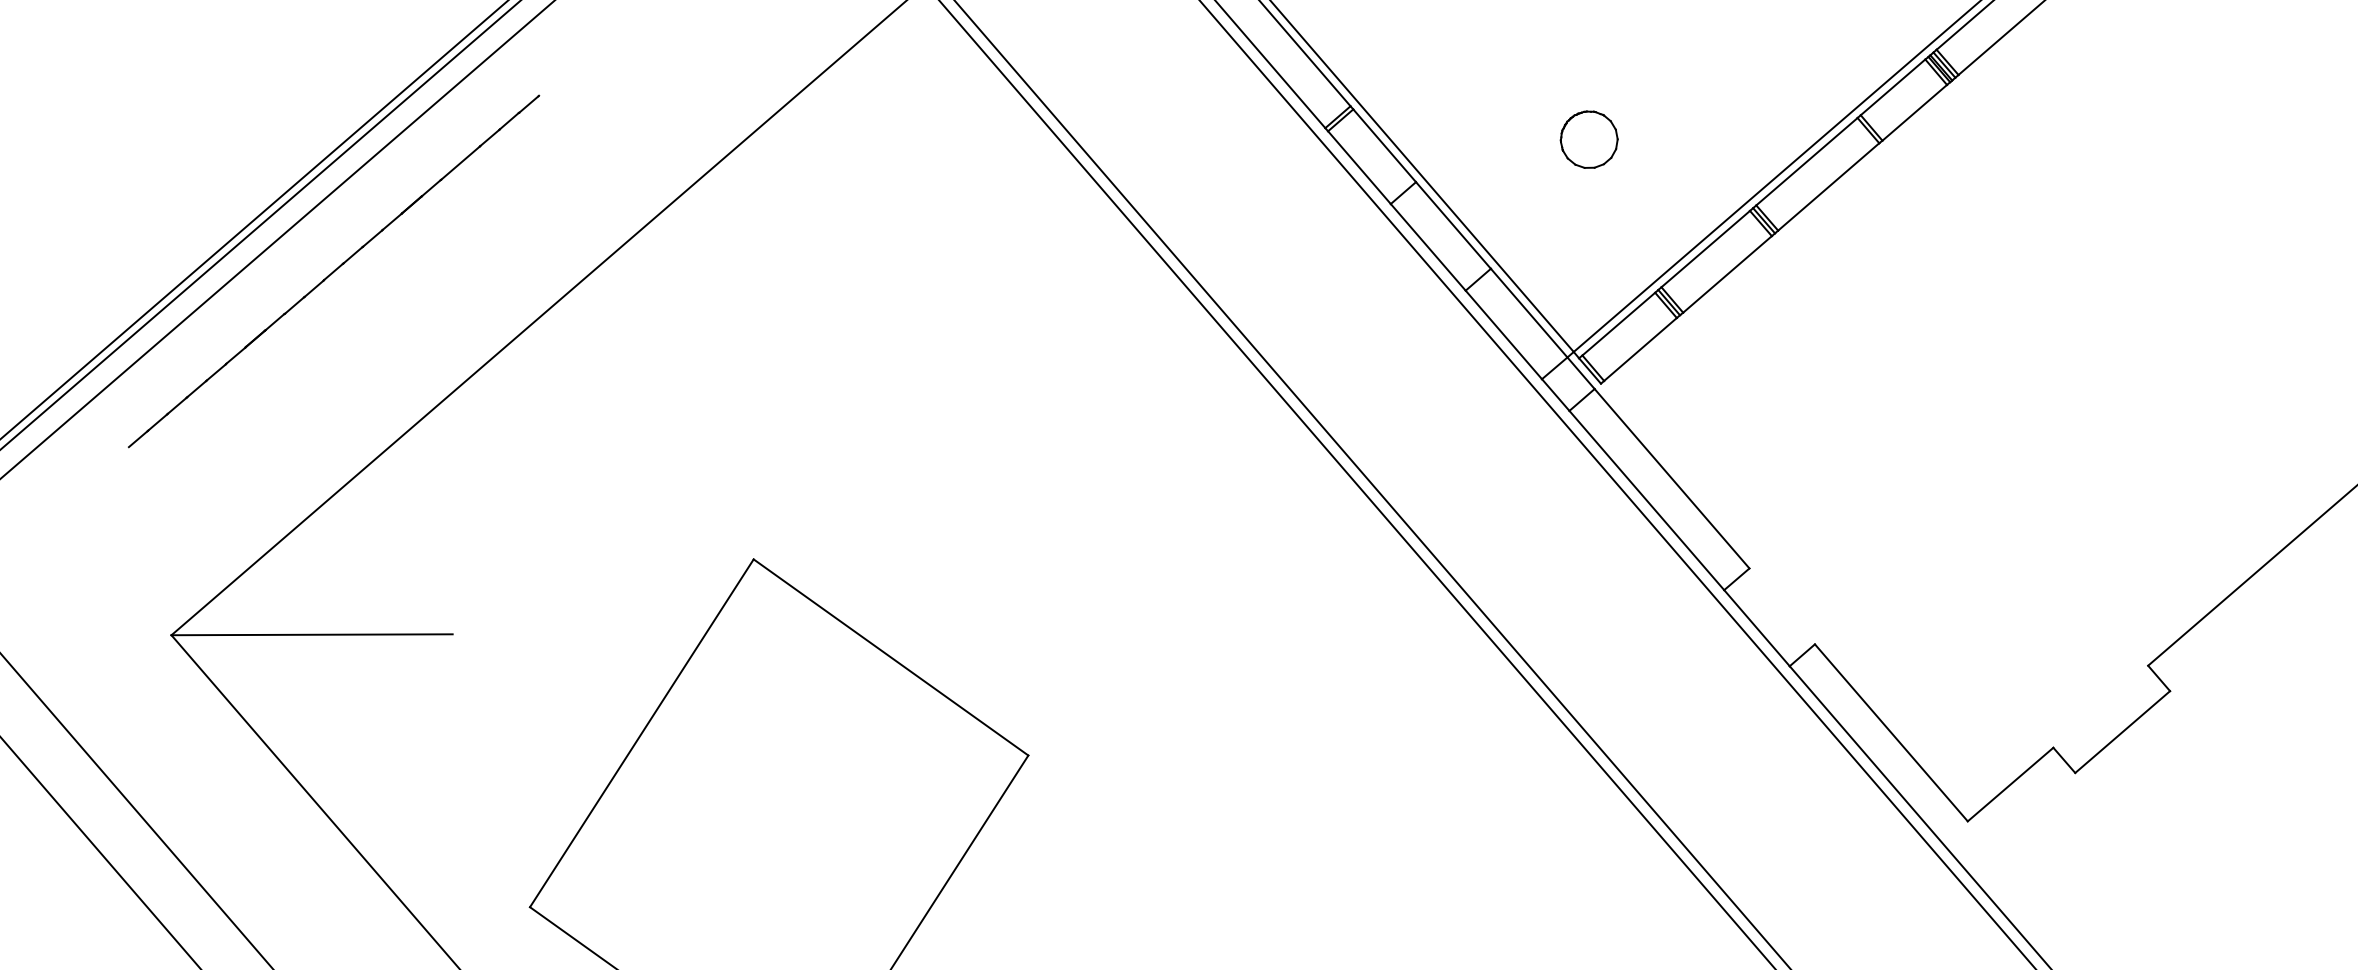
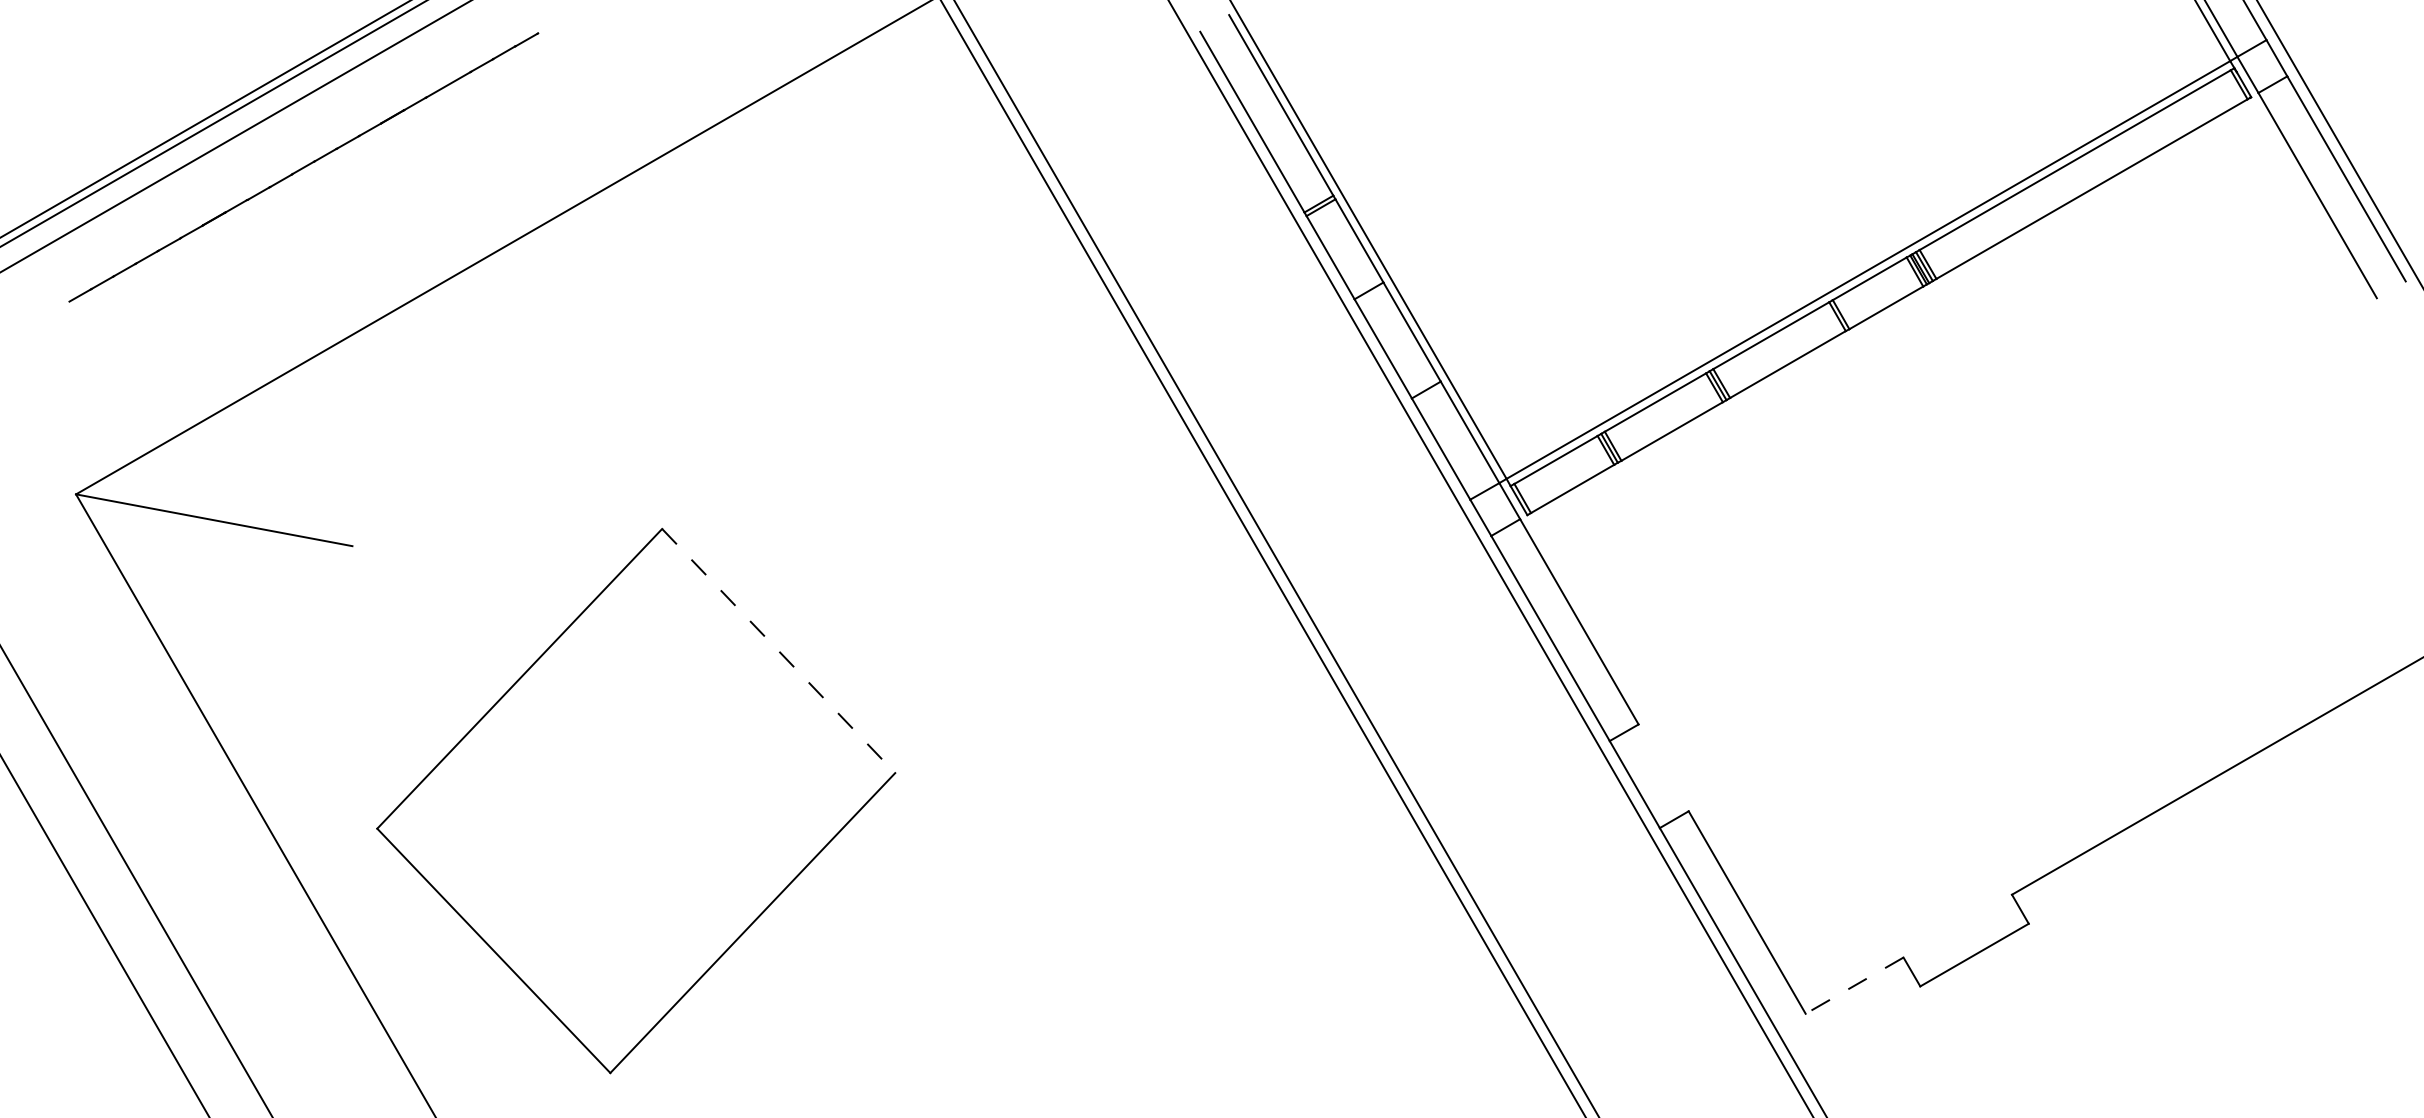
part: (1589, 139) -> (1561, 273), removed
line: (890, 657) -> (778, 651), solid -> dashed
line: (2010, 784) -> (1854, 985), solid -> dashed

